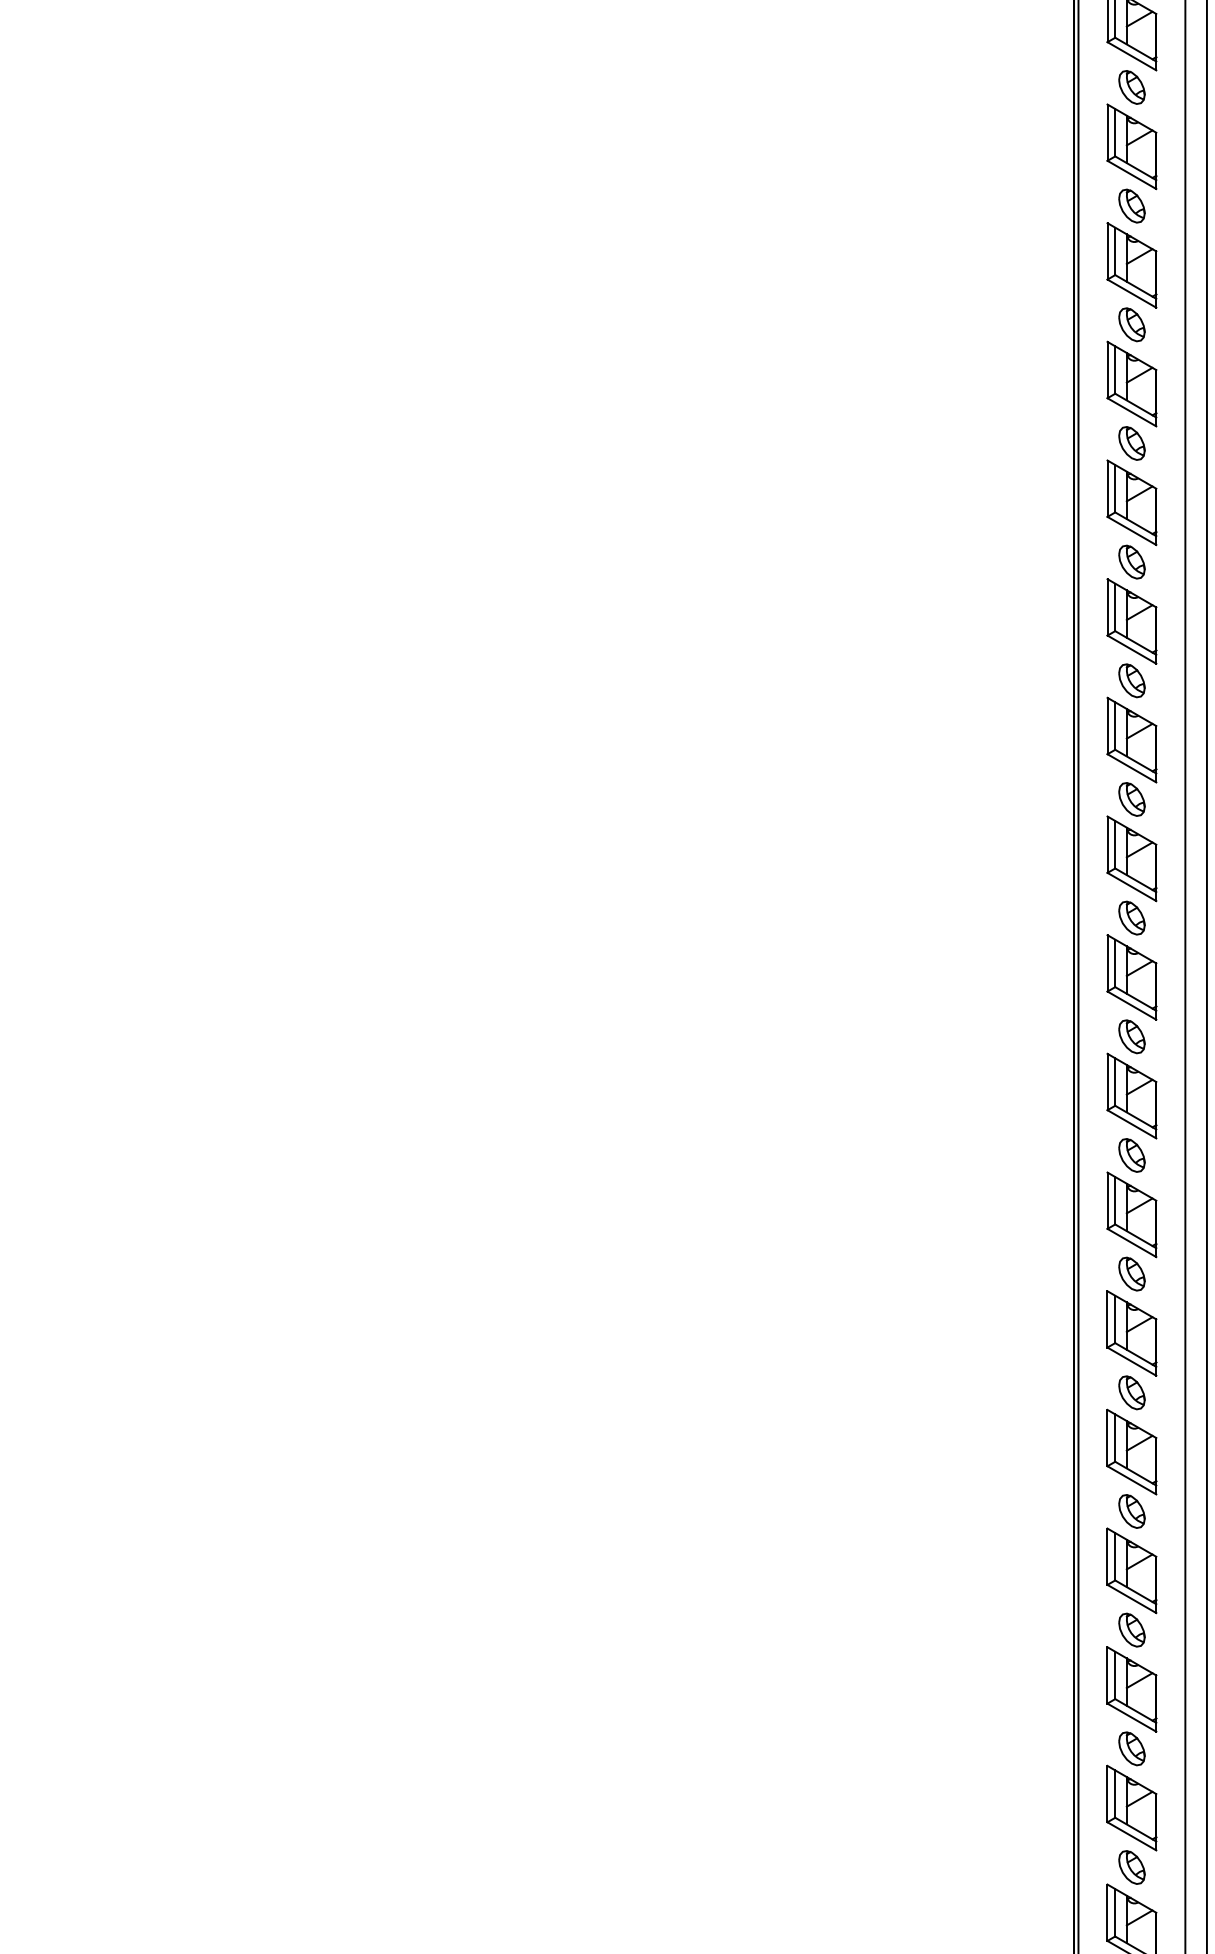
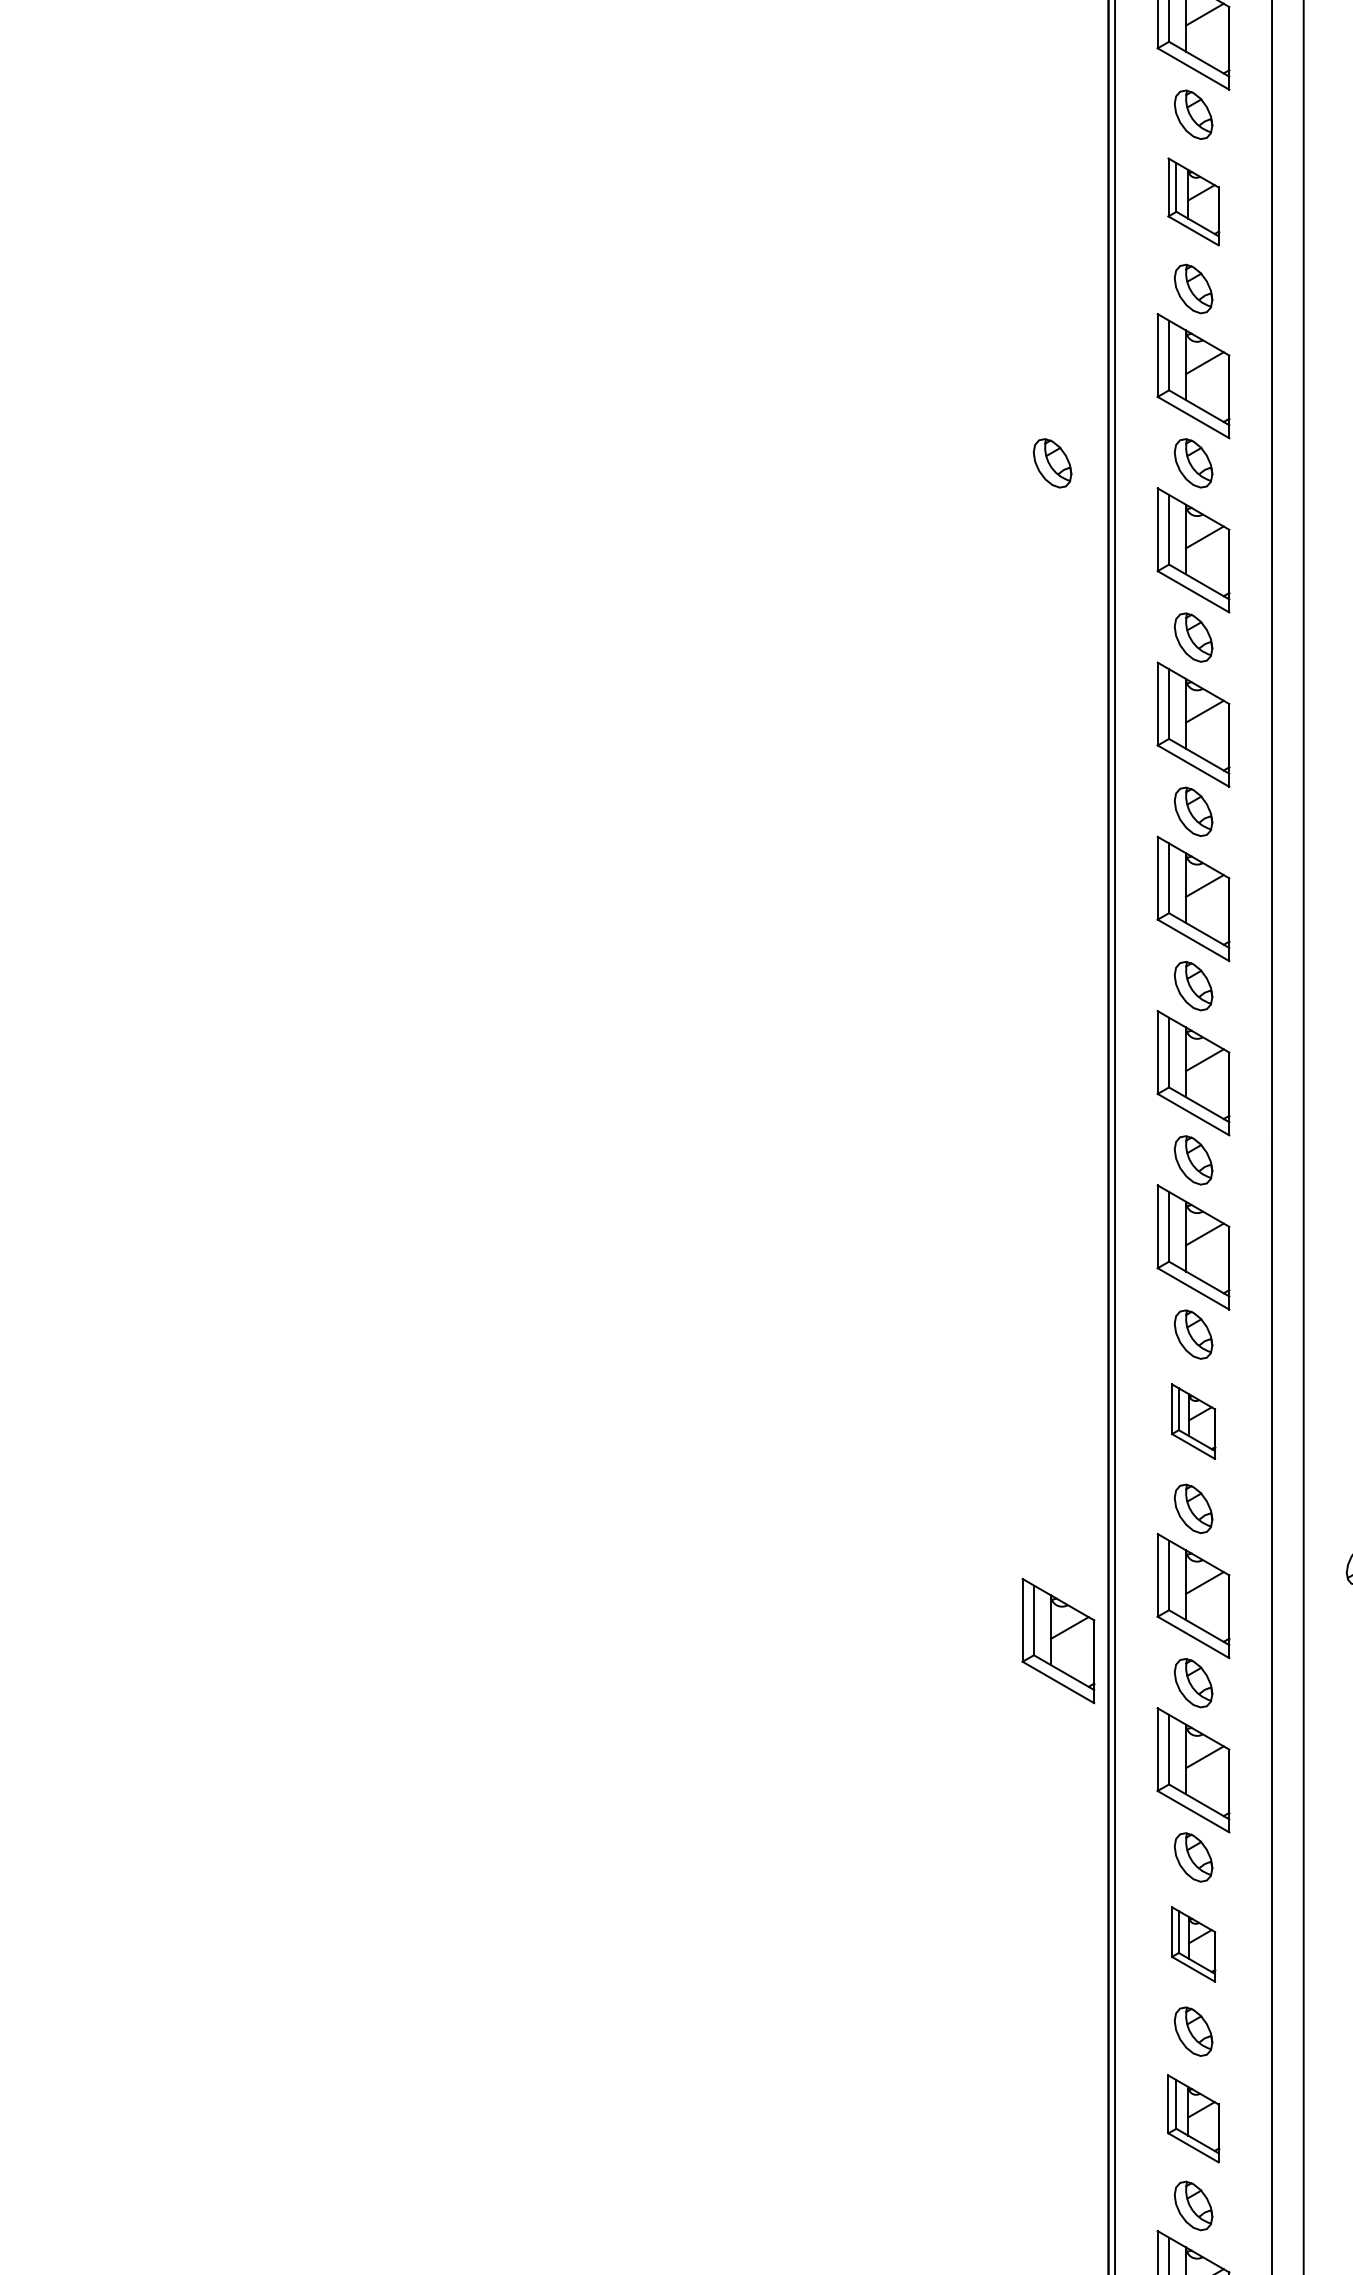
part: (1131, 265) -> (1192, 201), size x0.7
part: (1035, 443) -> (1051, 463), added
part: (1131, 1095) -> (1192, 1420), size x0.6
part: (1039, 1245) -> (1057, 1641), added
part: (1131, 1451) -> (1192, 1943), size x0.6
part: (1131, 1570) -> (1192, 2118), size x0.7

